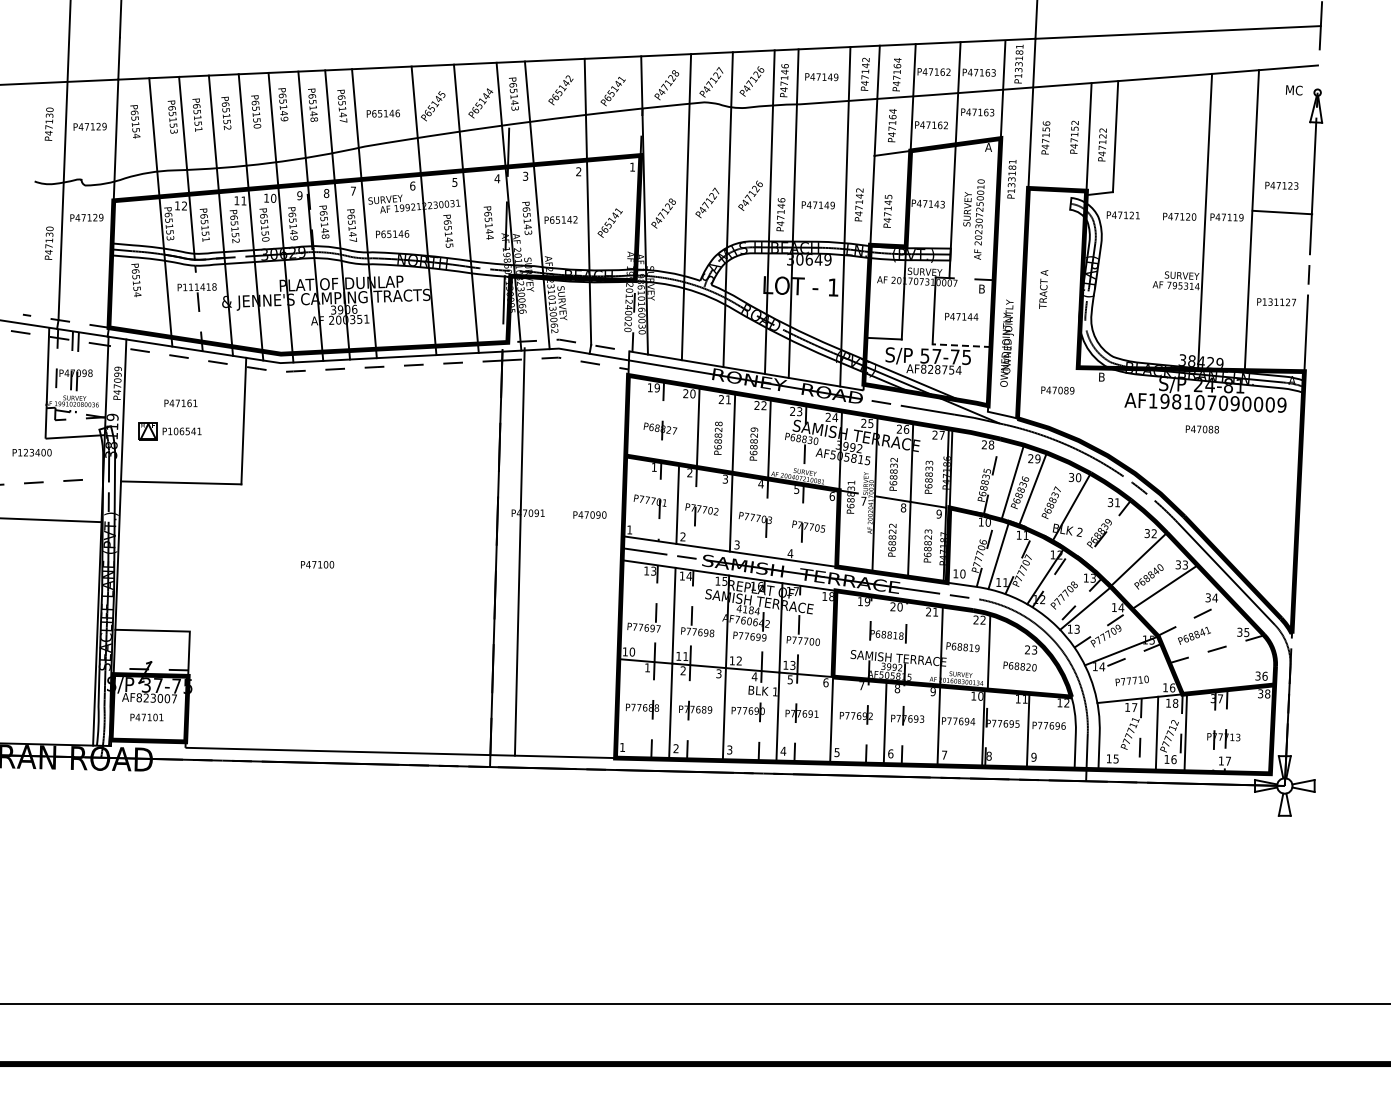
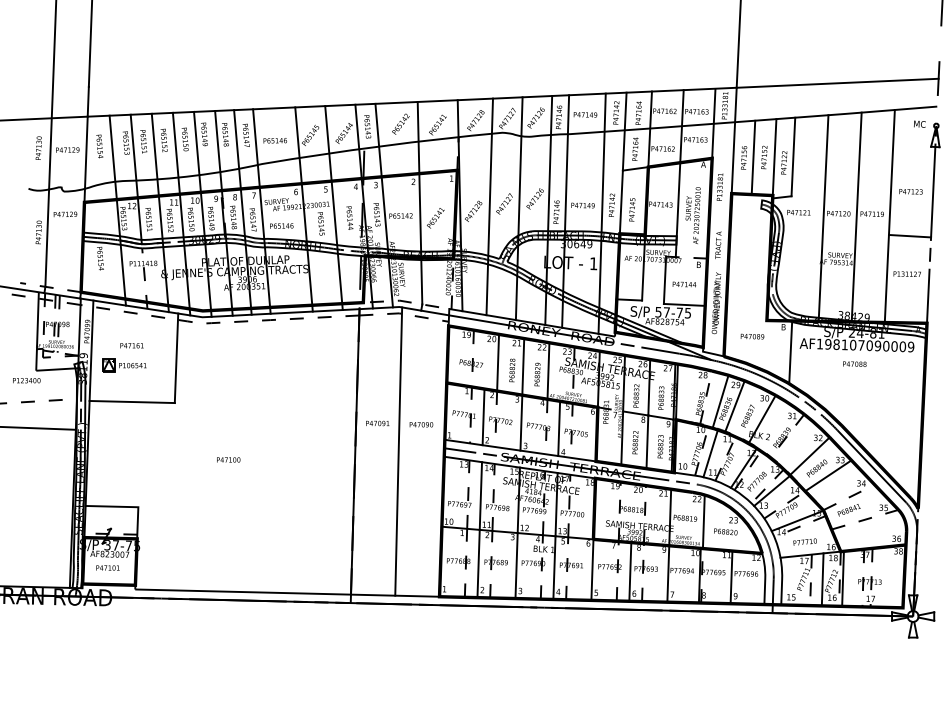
line: (1058, 137) -> (752, 157), added
line: (1282, 212) -> (910, 236), moved
line: (1158, 222) -> (823, 217), added
text: (1043, 289) -> (718, 245), moved
line: (961, 345) -> (684, 304), dashed -> solid
line: (1111, 412) -> (790, 352), added
line: (784, 520) -> (559, 428), added
line: (519, 551) -> (398, 451), moved

